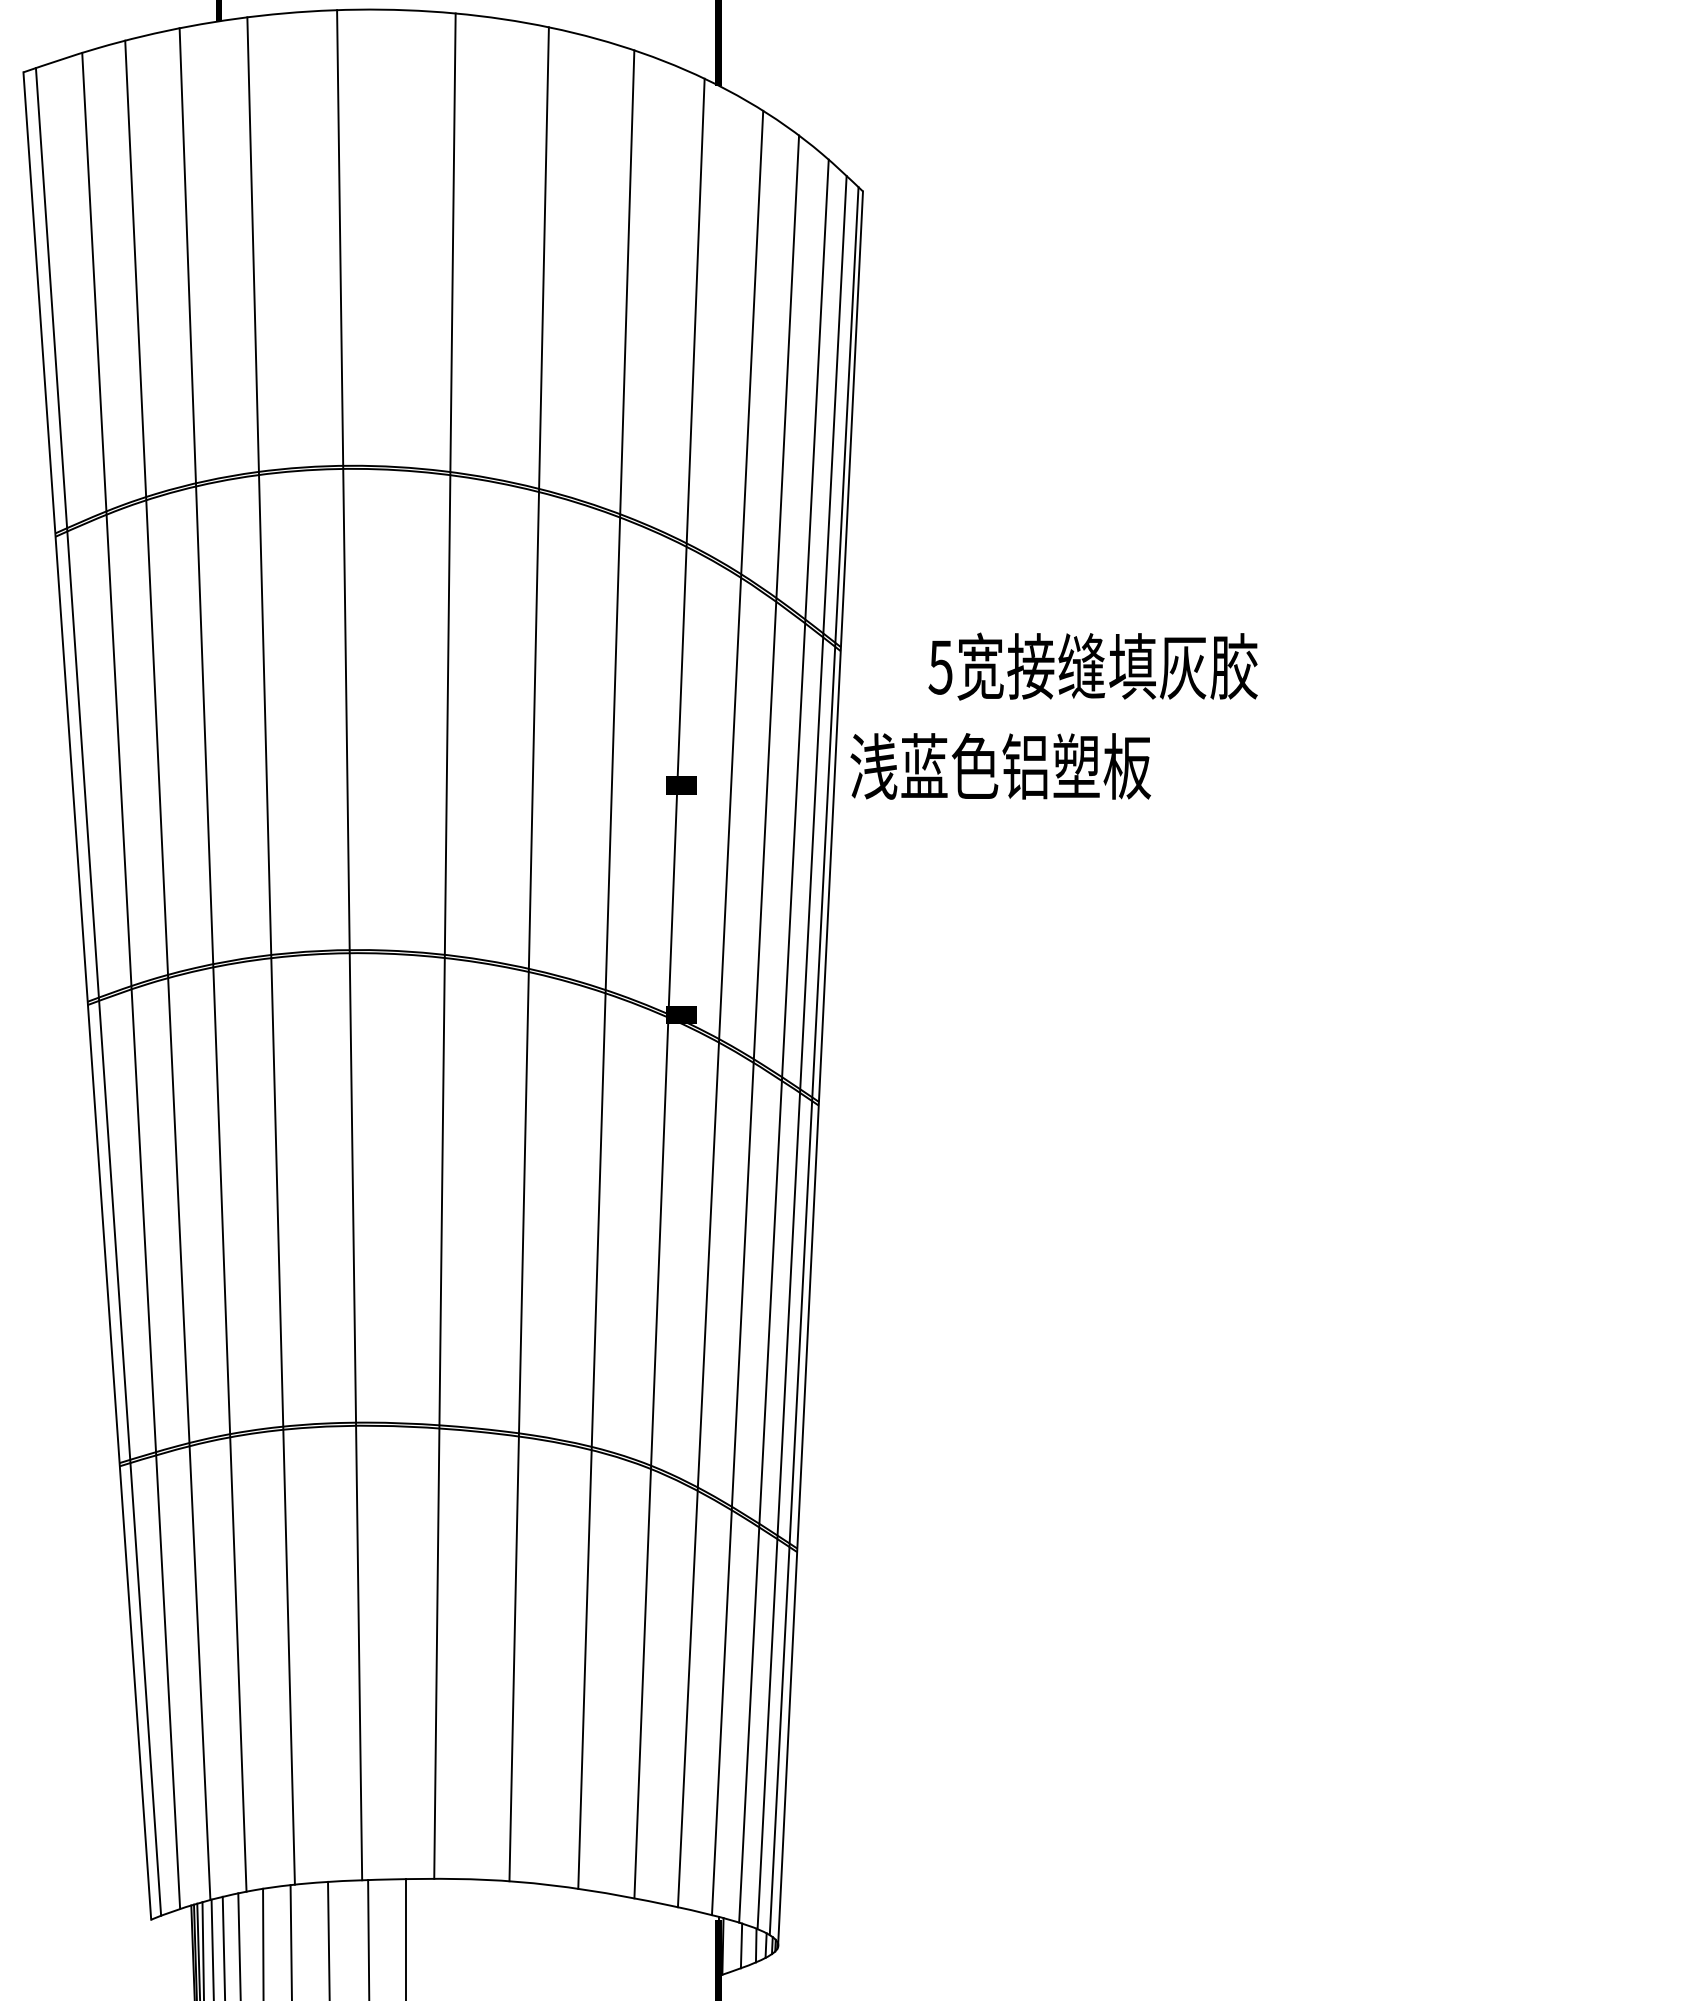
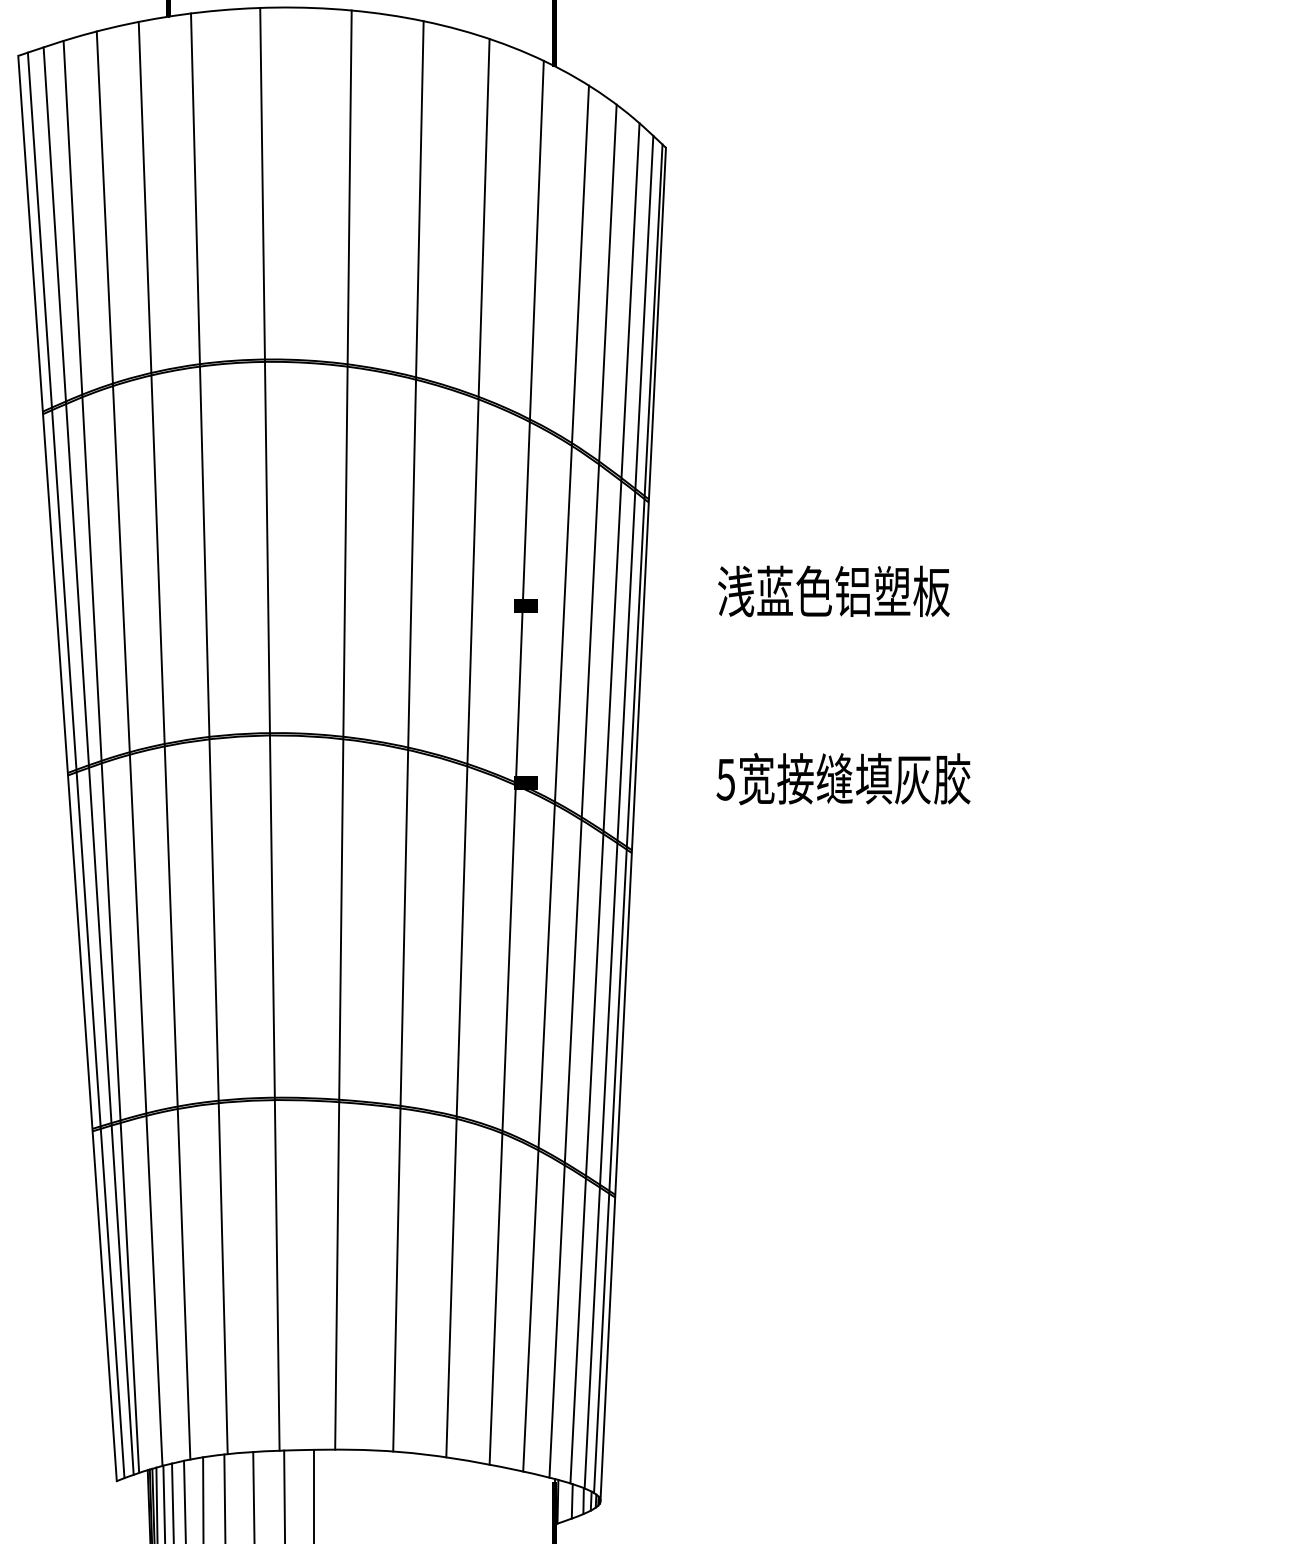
text: (1092, 666) -> (843, 778), moved
text: (1000, 766) -> (833, 591), moved
line: (114, 986) -> (88, 761), added

